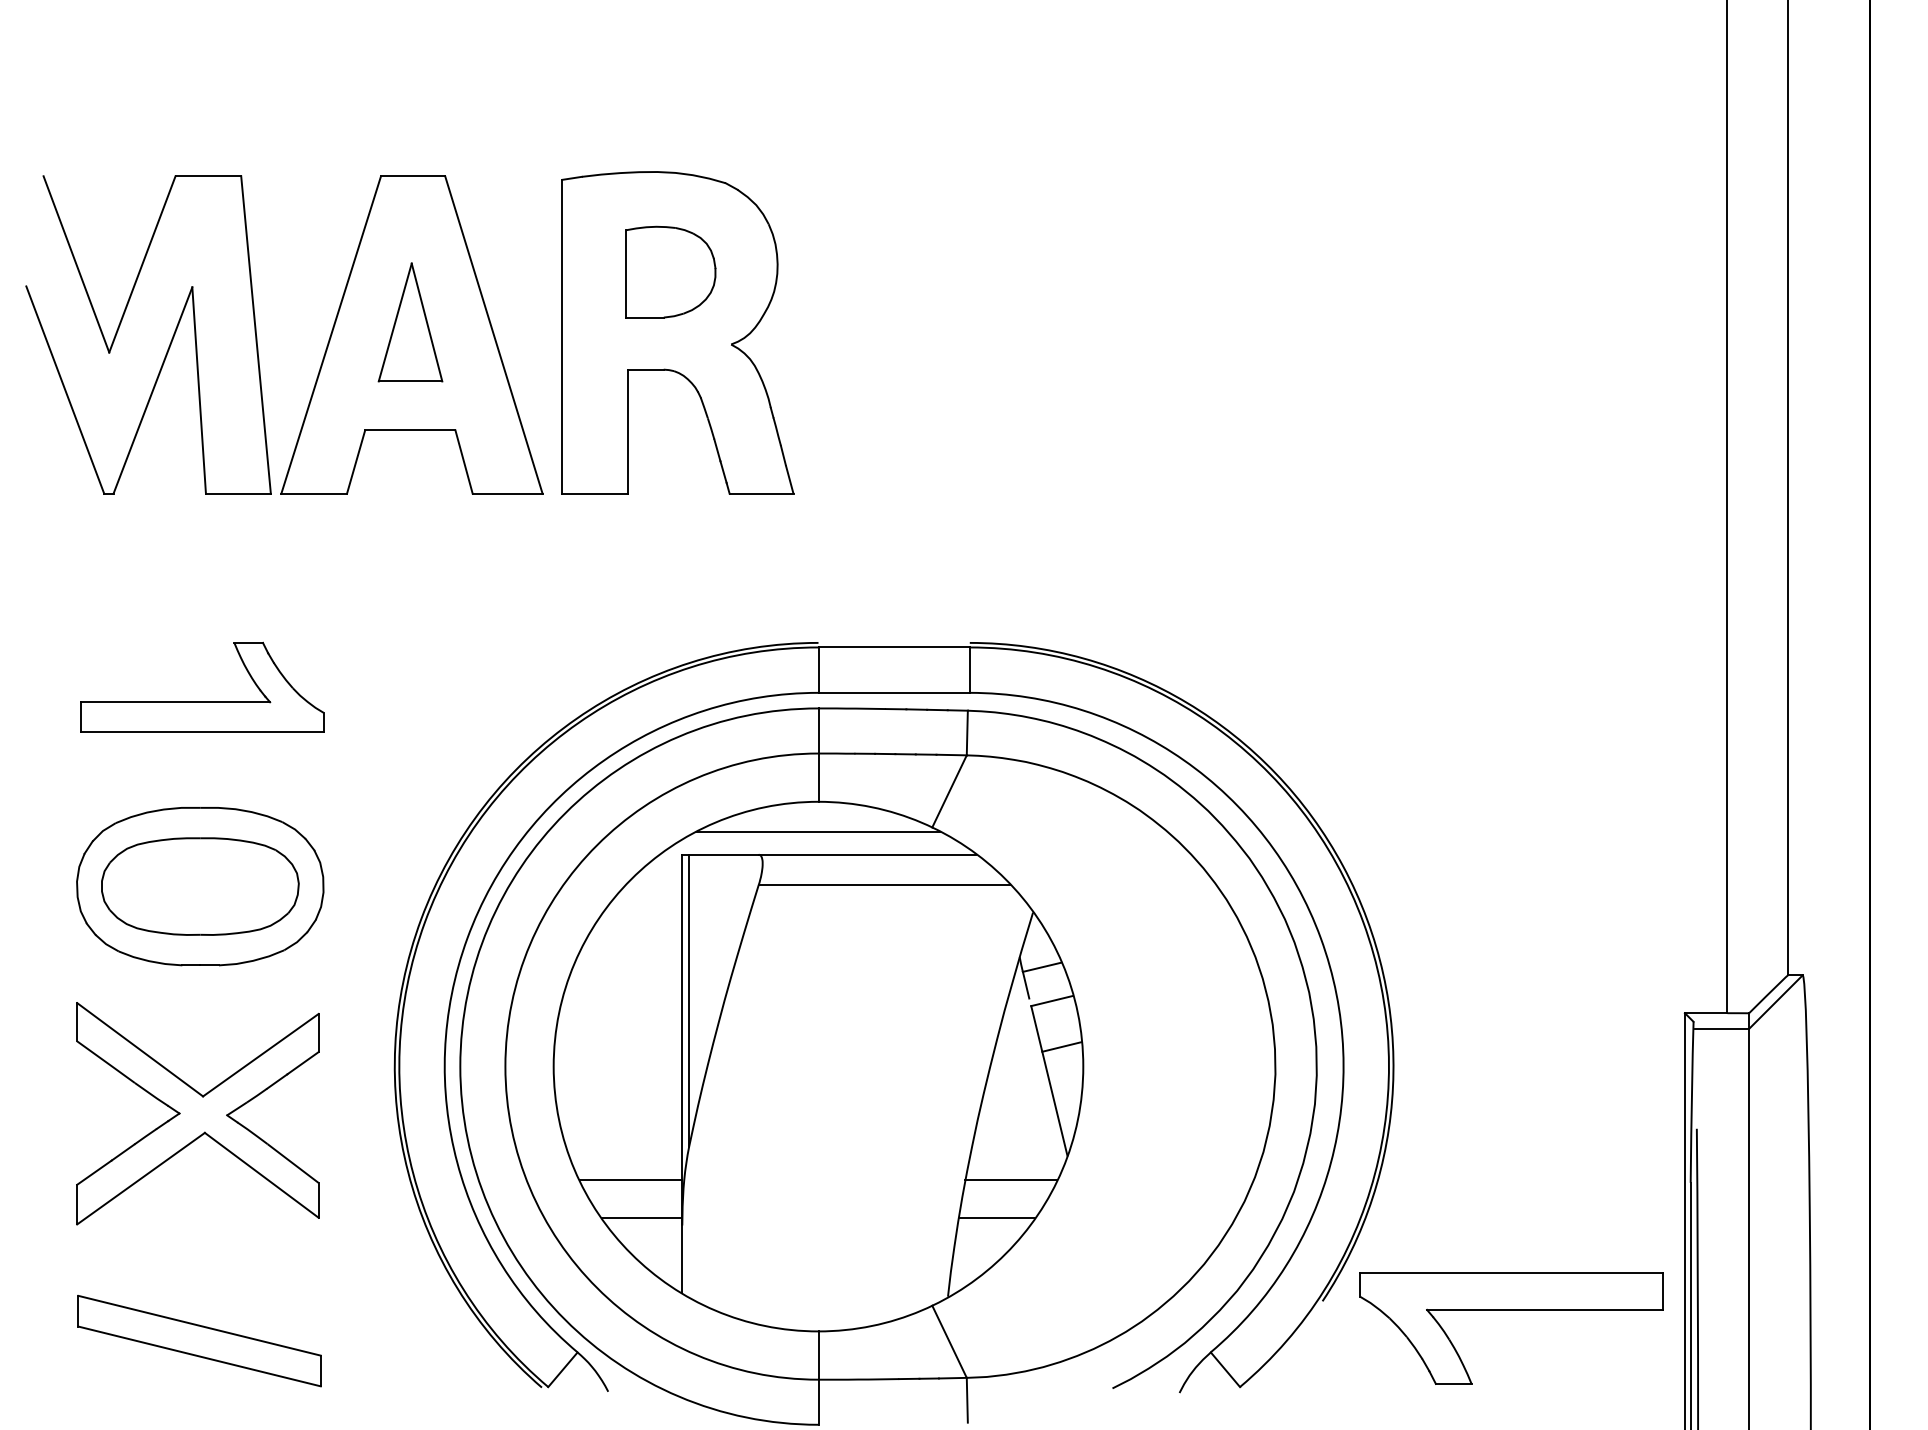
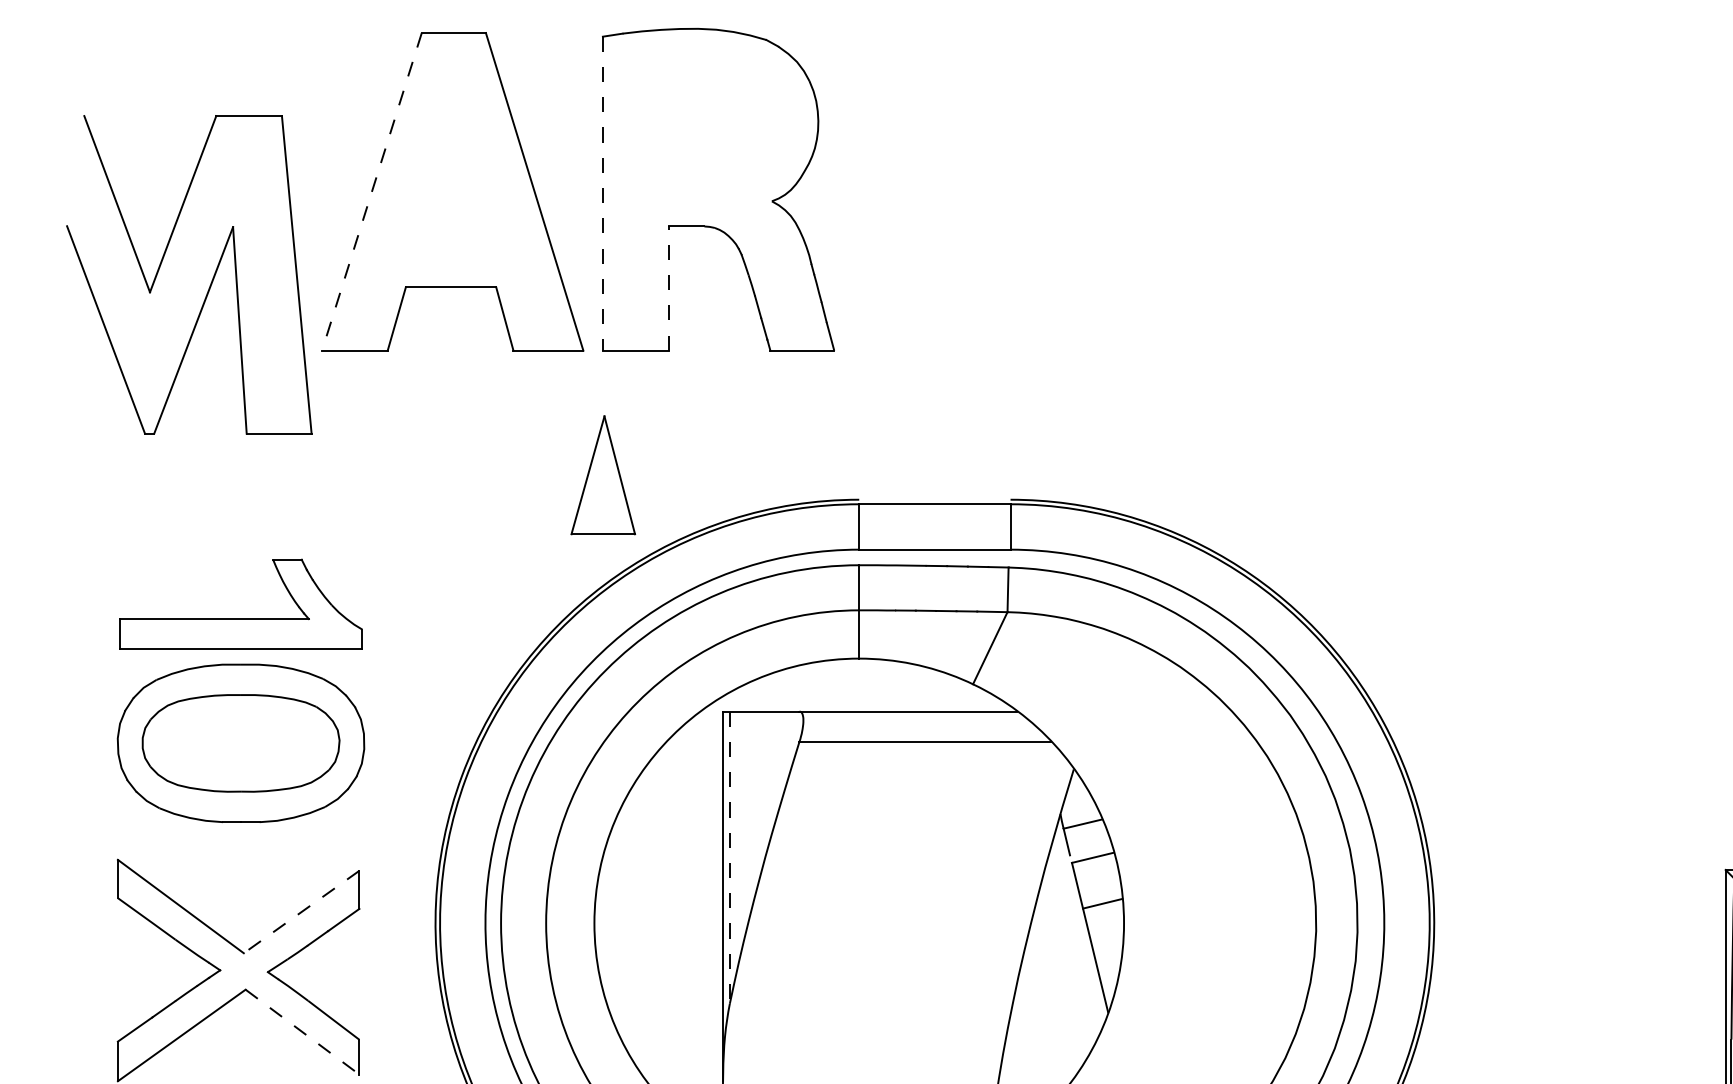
part: (670, 271) -> (711, 128), removed
part: (410, 322) -> (603, 475), moved
line: (331, 335) -> (372, 192), solid -> dashed
line: (562, 336) -> (603, 193), solid -> dashed
part: (169, 343) -> (210, 283), moved
line: (628, 431) -> (669, 288), solid -> dashed
part: (202, 701) -> (241, 618), moved
line: (818, 832) -> (859, 689), removed
line: (689, 1001) -> (730, 858), solid -> dashed
line: (260, 1055) -> (301, 912), solid -> dashed
line: (261, 1175) -> (302, 1032), solid -> dashed
line: (631, 1180) -> (672, 1037), removed
line: (1010, 1180) -> (1051, 1037), removed
line: (642, 1217) -> (683, 1074), removed
line: (996, 1217) -> (1037, 1074), removed

